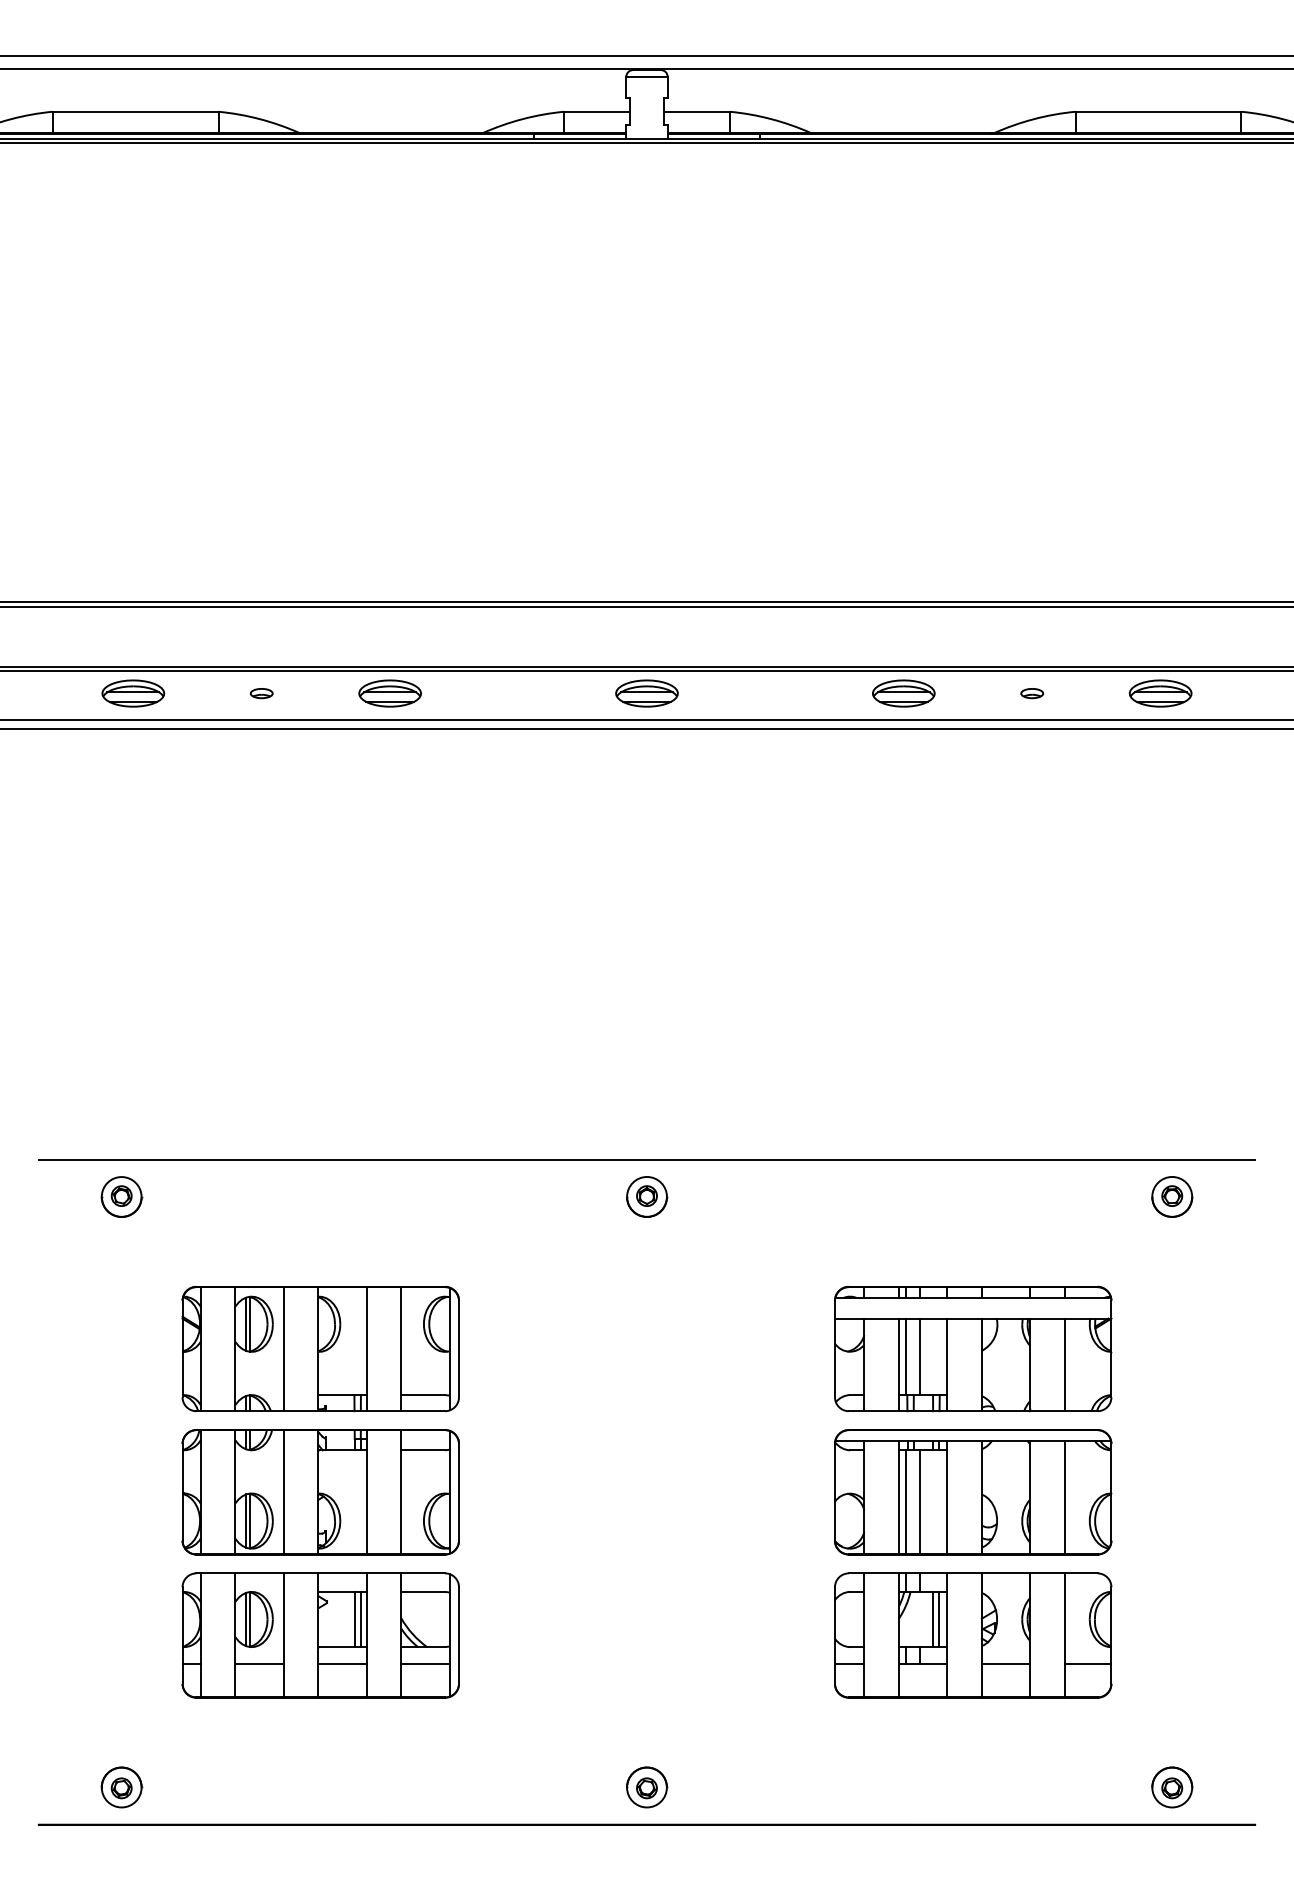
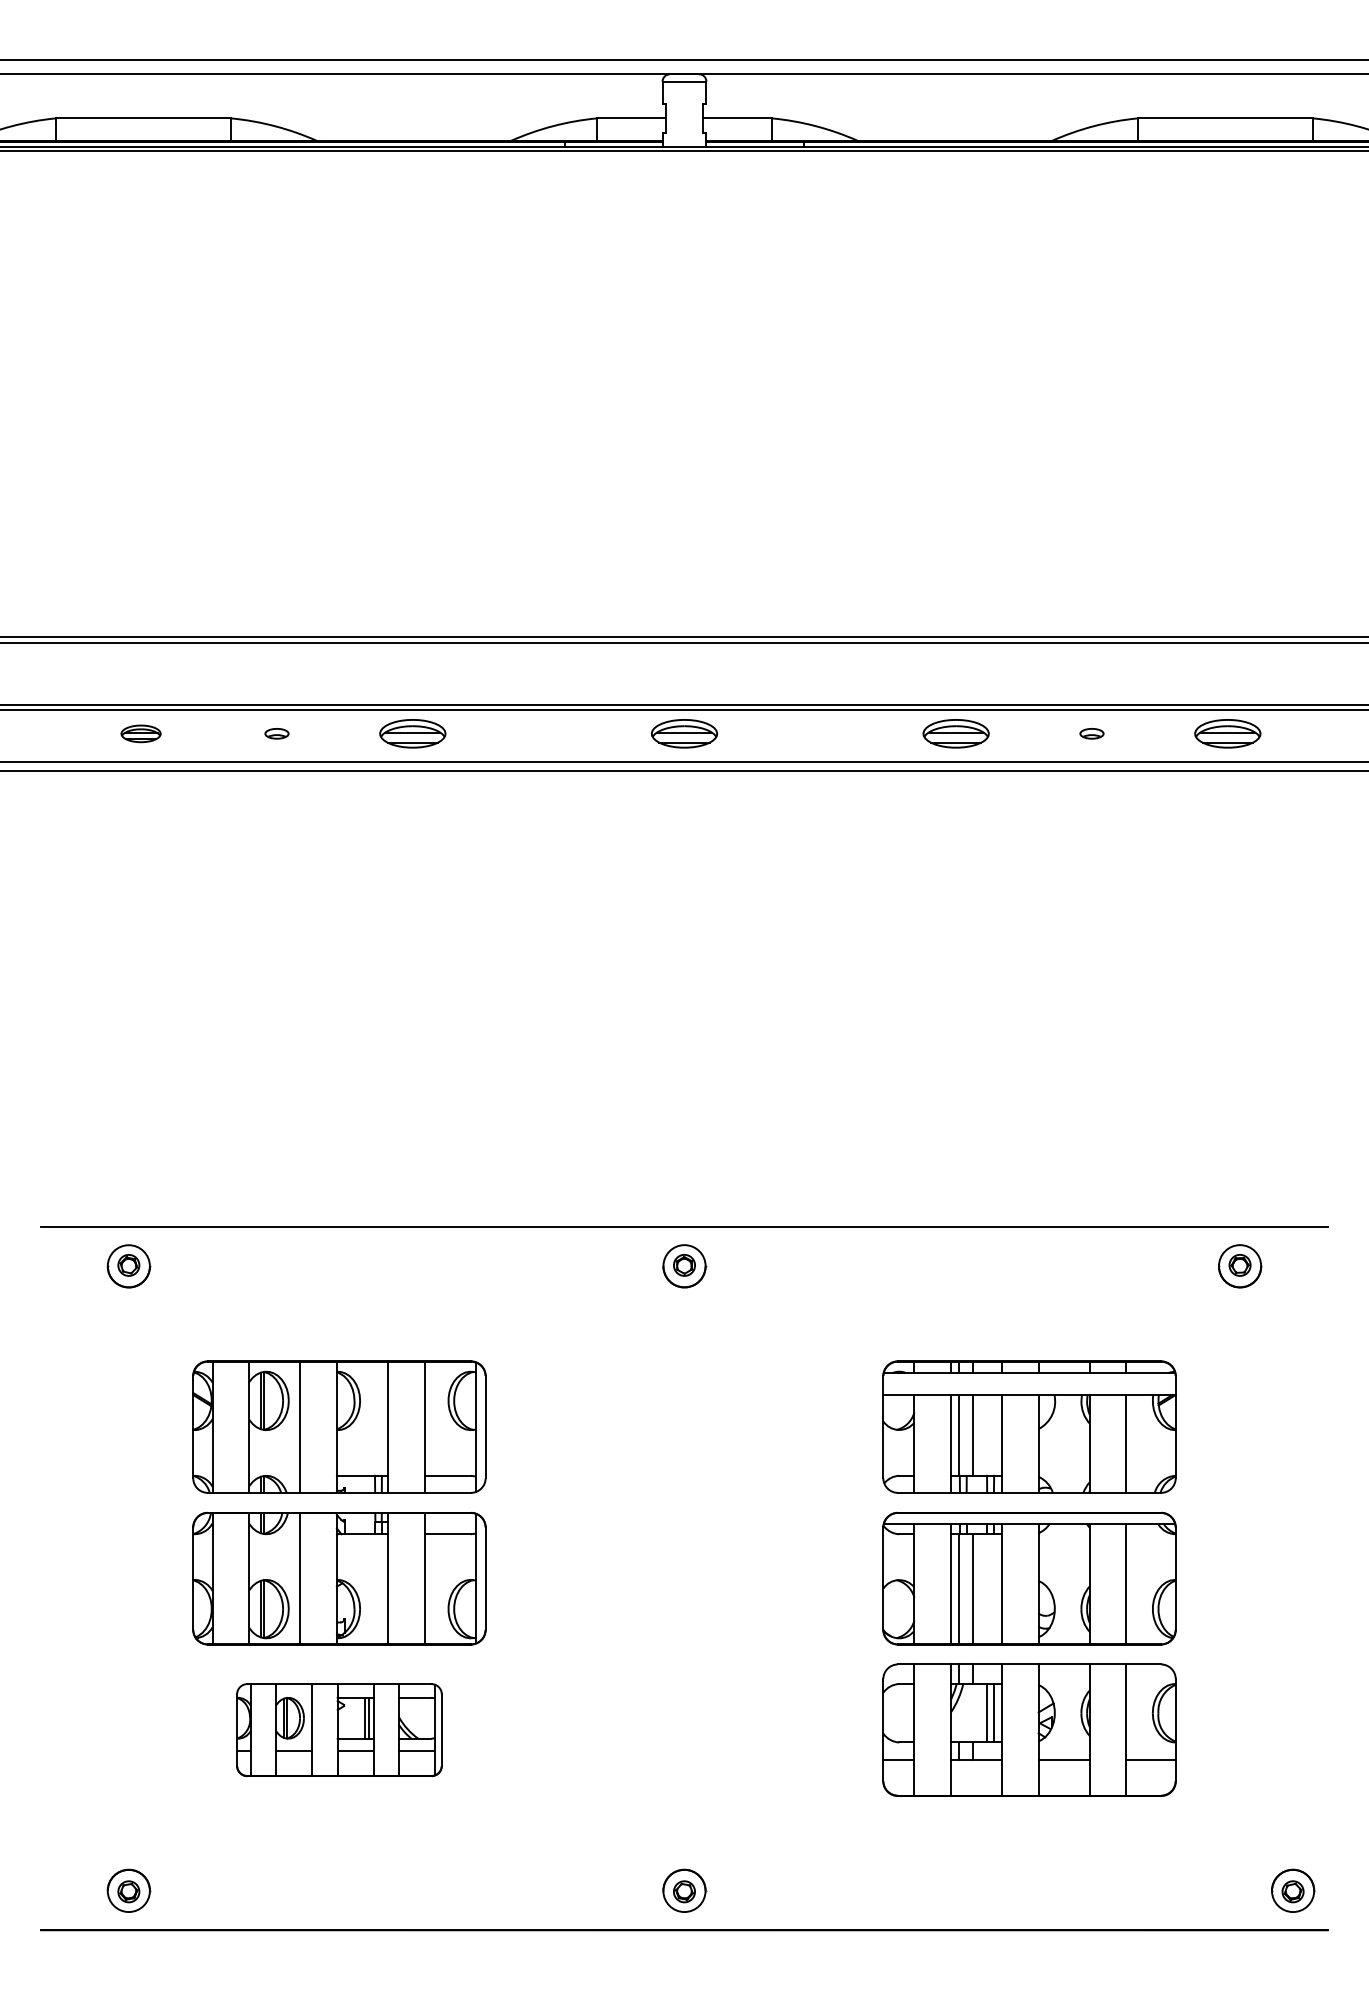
part: (132, 693) -> (140, 733), size x0.6
part: (320, 1634) -> (339, 1729), size x0.7
part: (1172, 1787) -> (1293, 1890), moved

